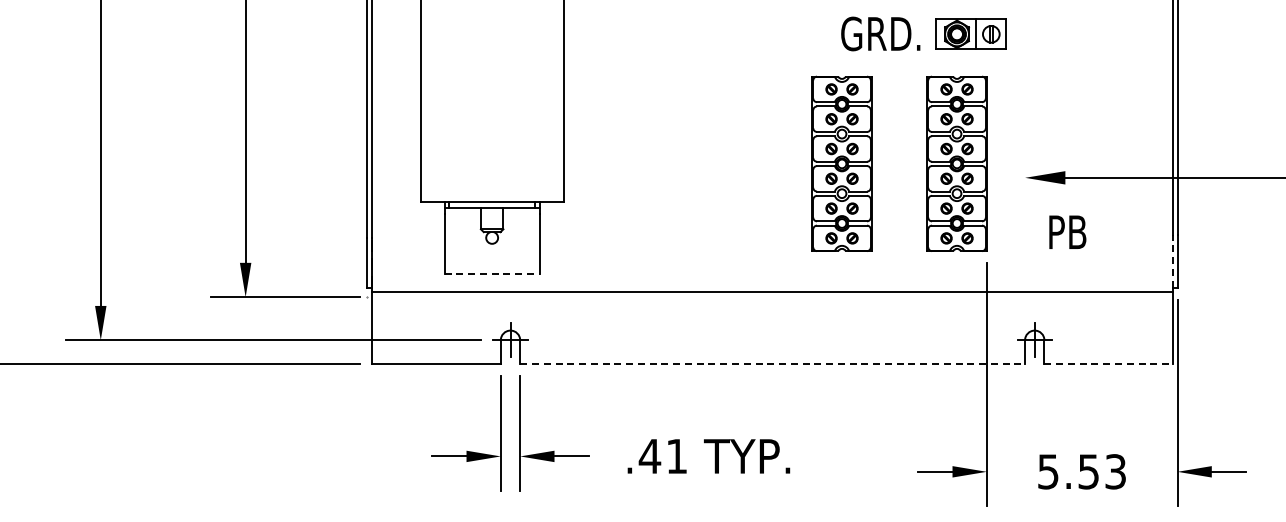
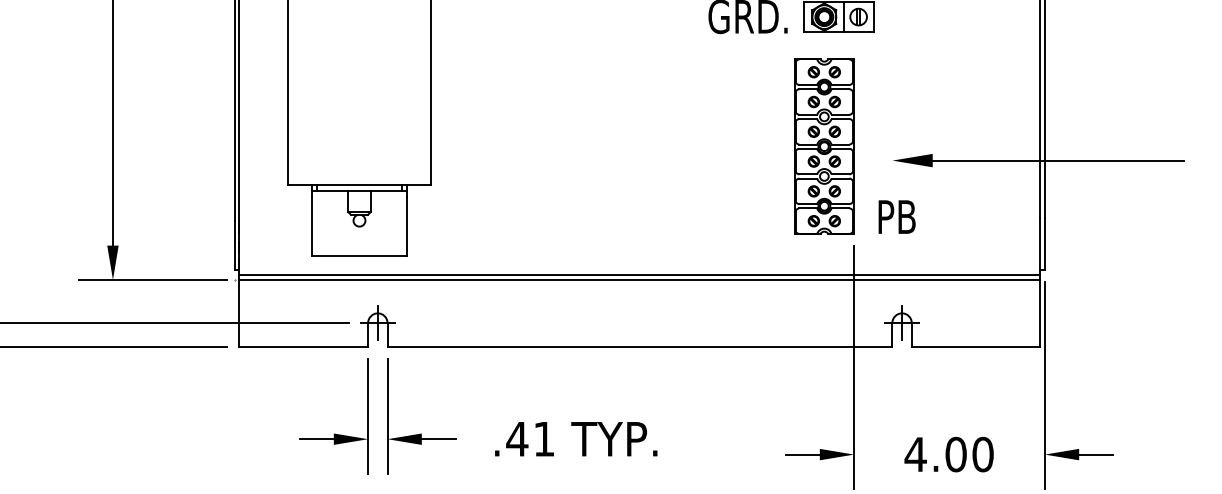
part: (841, 163) -> (708, 146), removed
text: (1067, 231) -> (896, 216), moved
line: (1172, 260) -> (1039, 243), dashed -> solid
line: (492, 273) -> (359, 256), dashed -> solid
line: (772, 297) -> (639, 280), added
line: (773, 363) -> (640, 346), dashed -> solid
line: (1109, 363) -> (976, 346), dashed -> solid
text: (1081, 471) -> (948, 454), 5.53 -> 4.00

